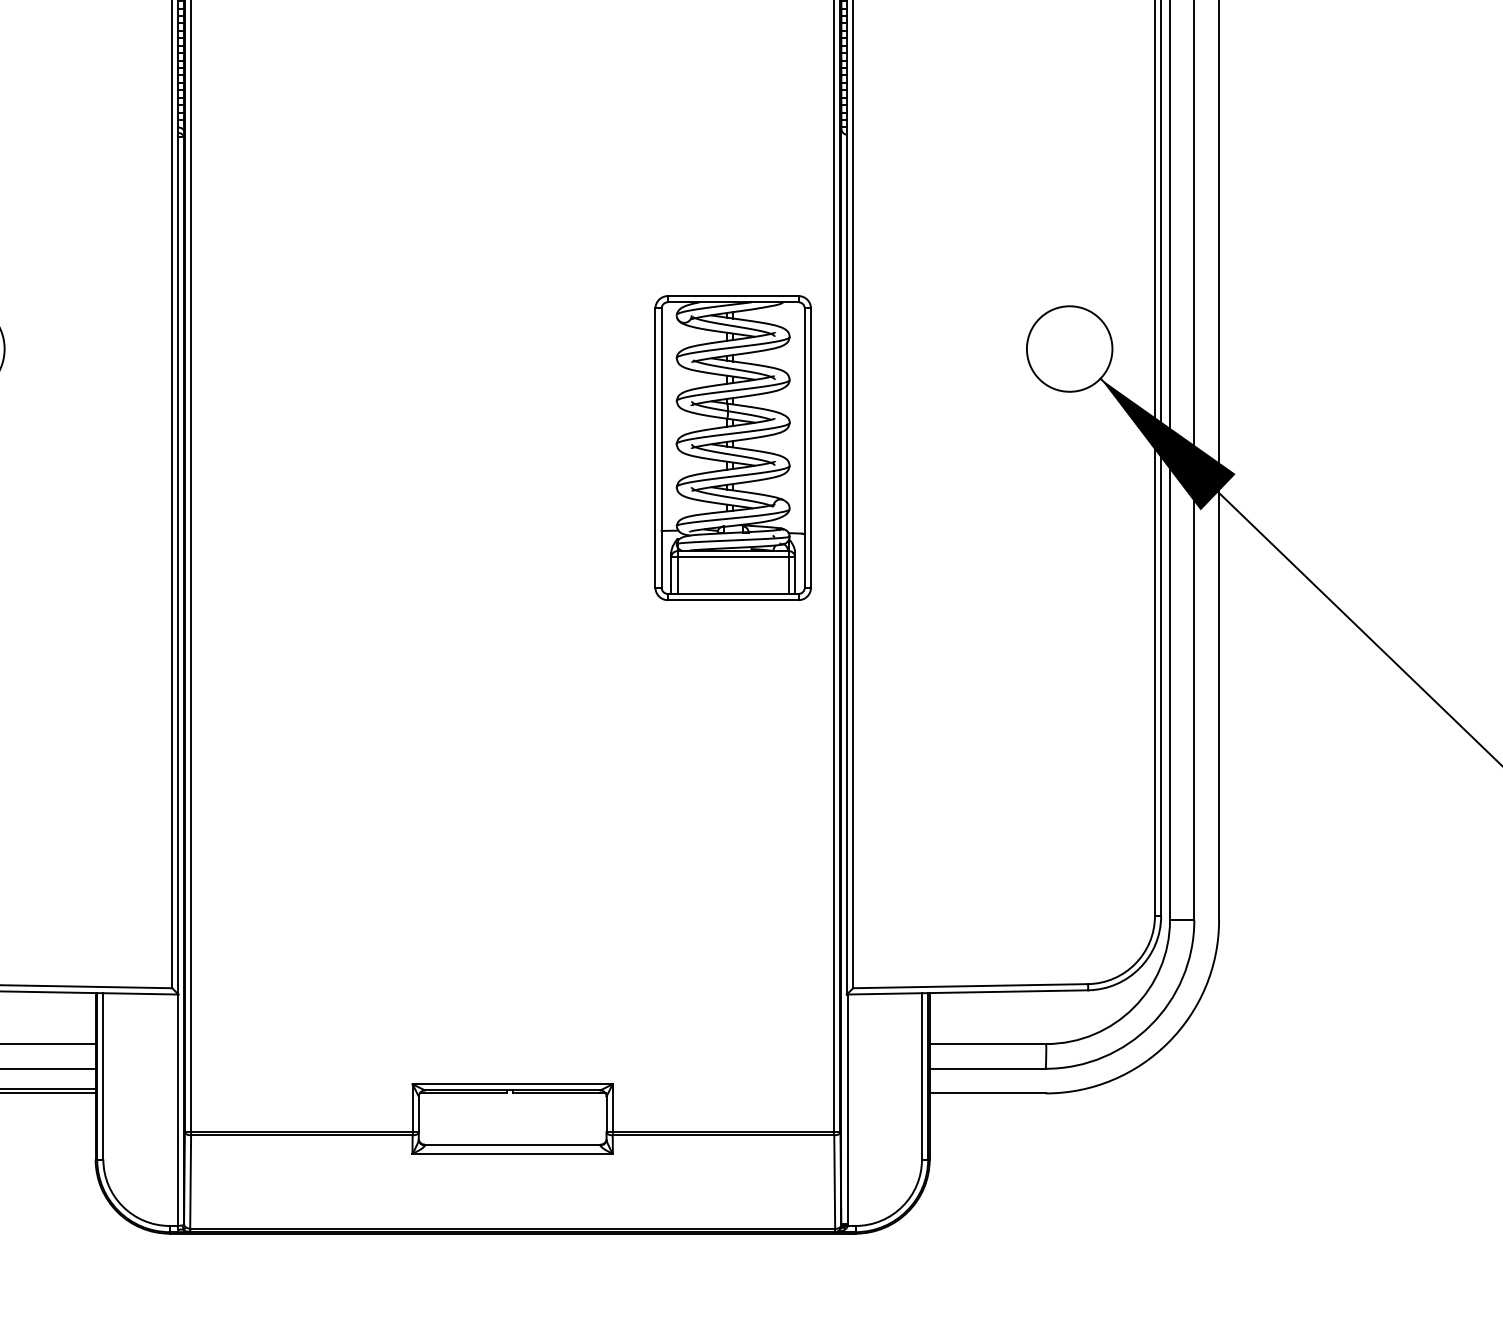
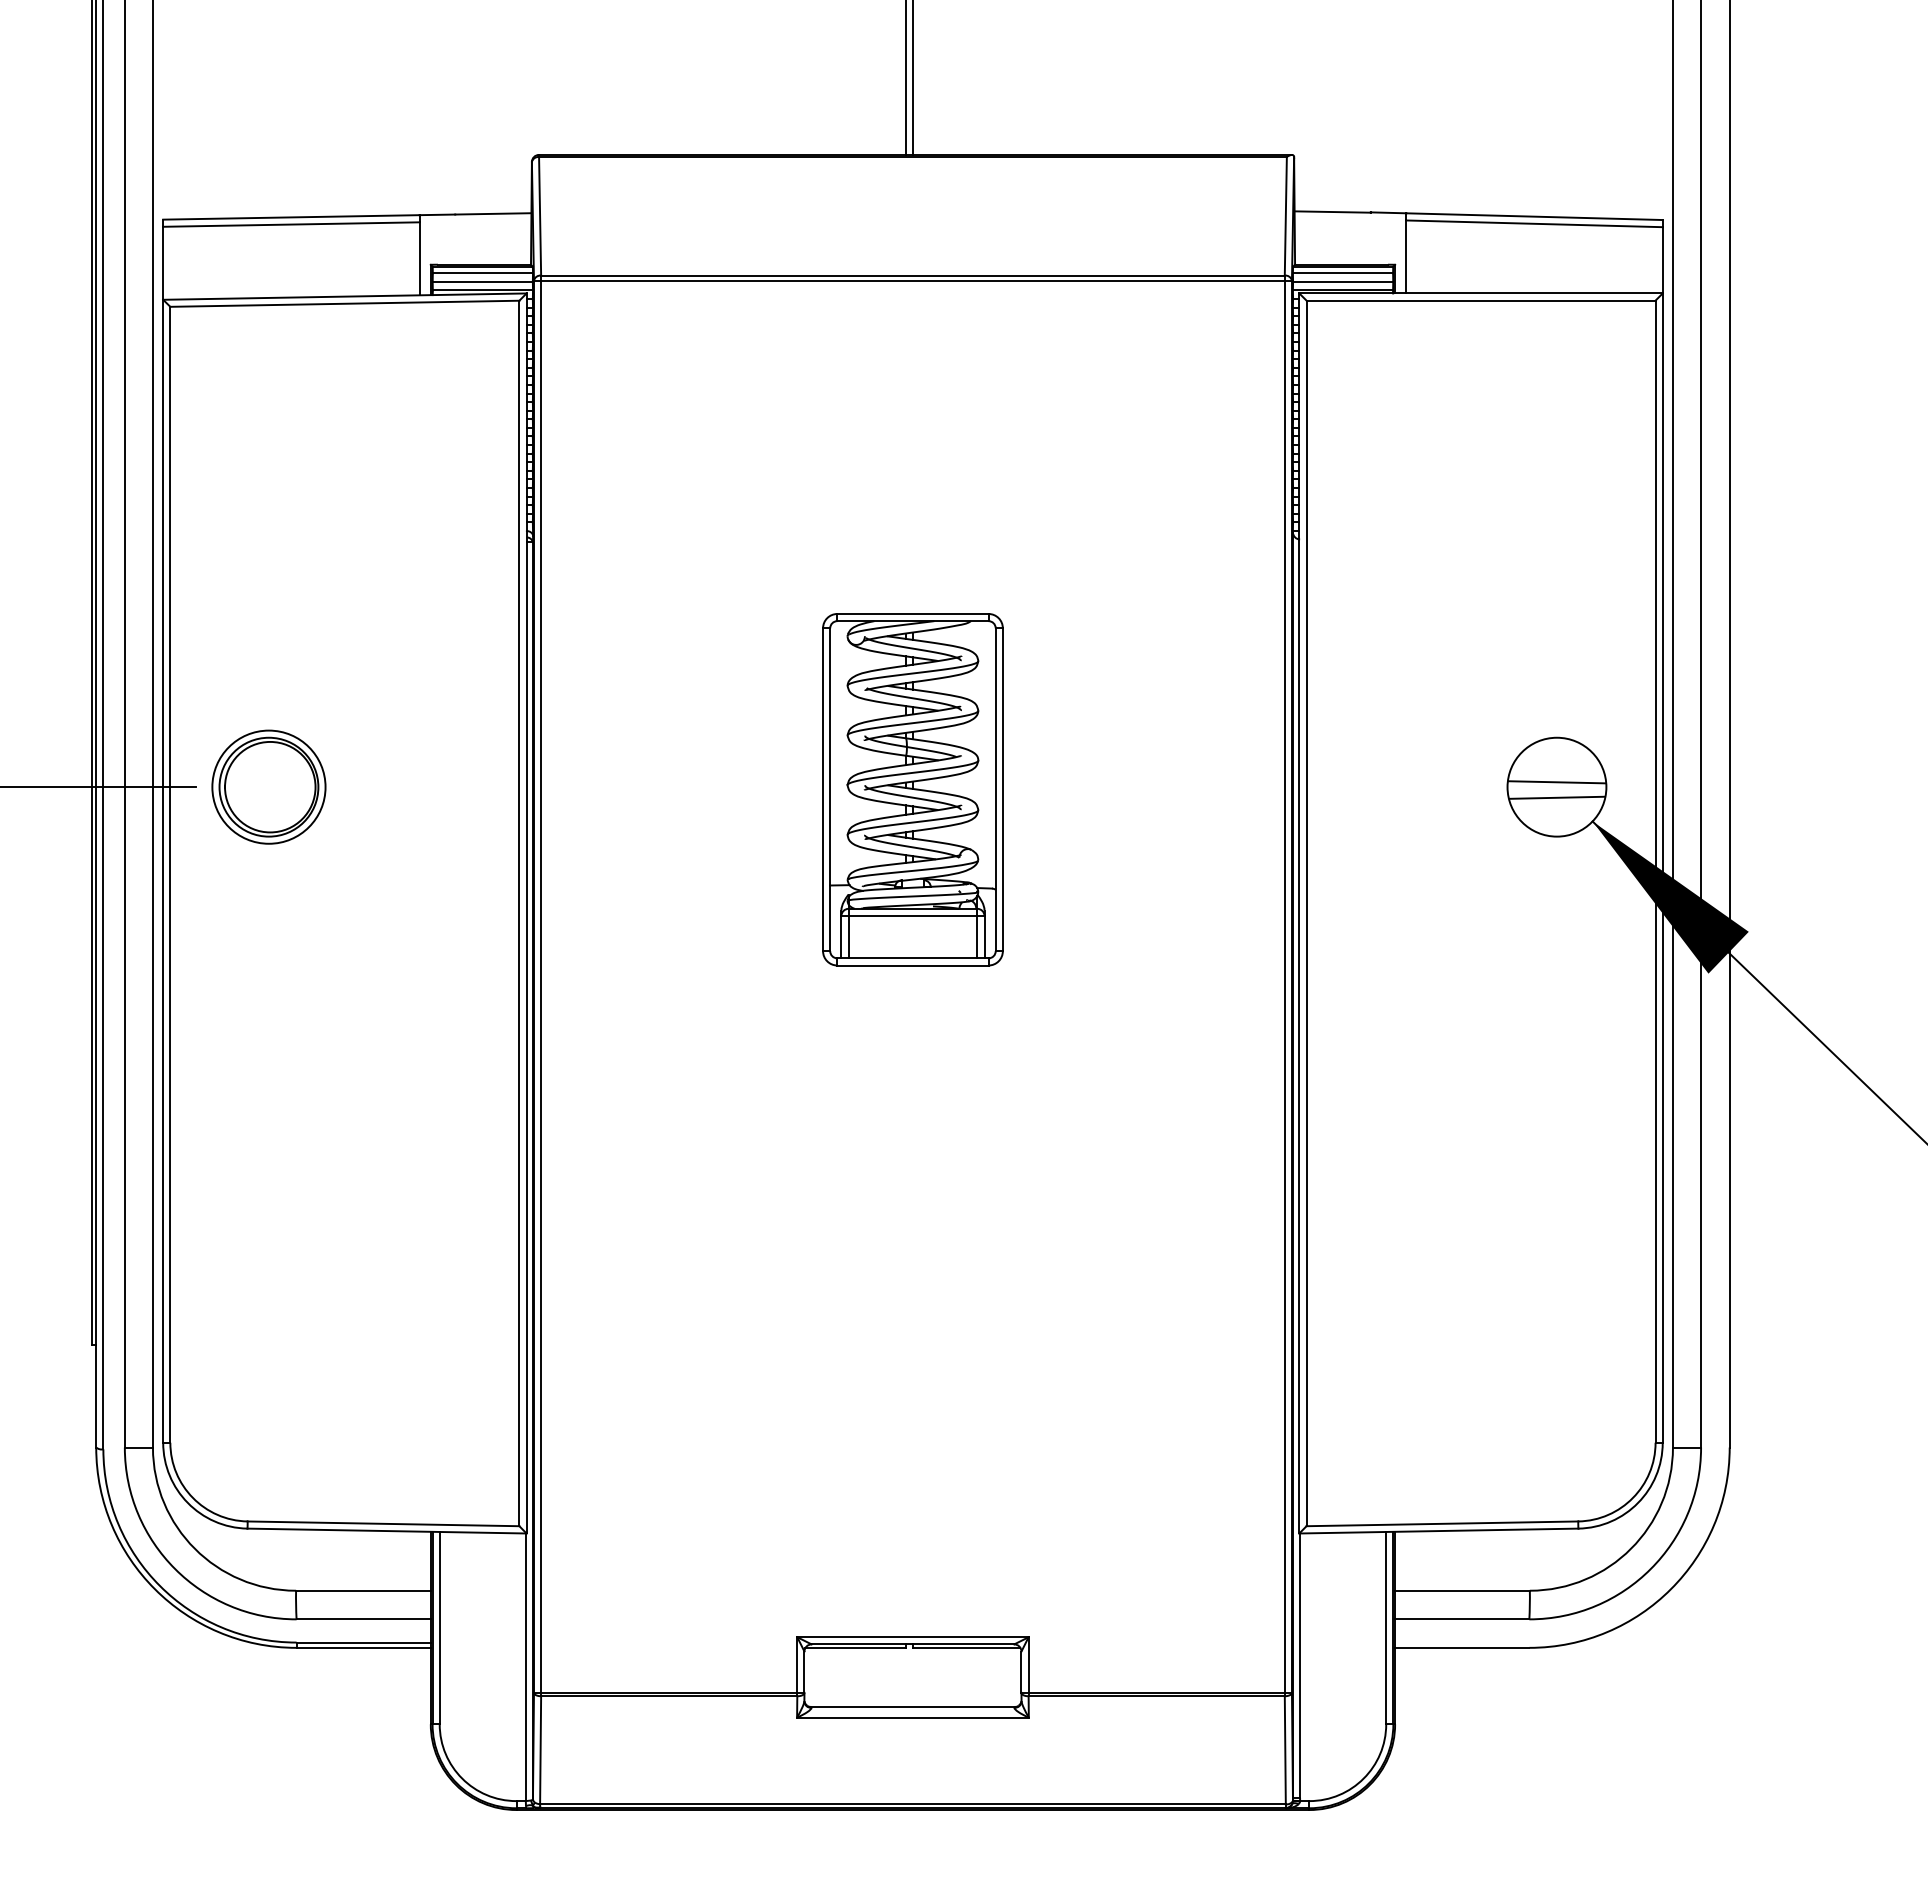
line: (1069, 344) -> (1556, 782), added
line: (1070, 357) -> (1557, 797), added
part: (732, 447) -> (912, 789), moved

